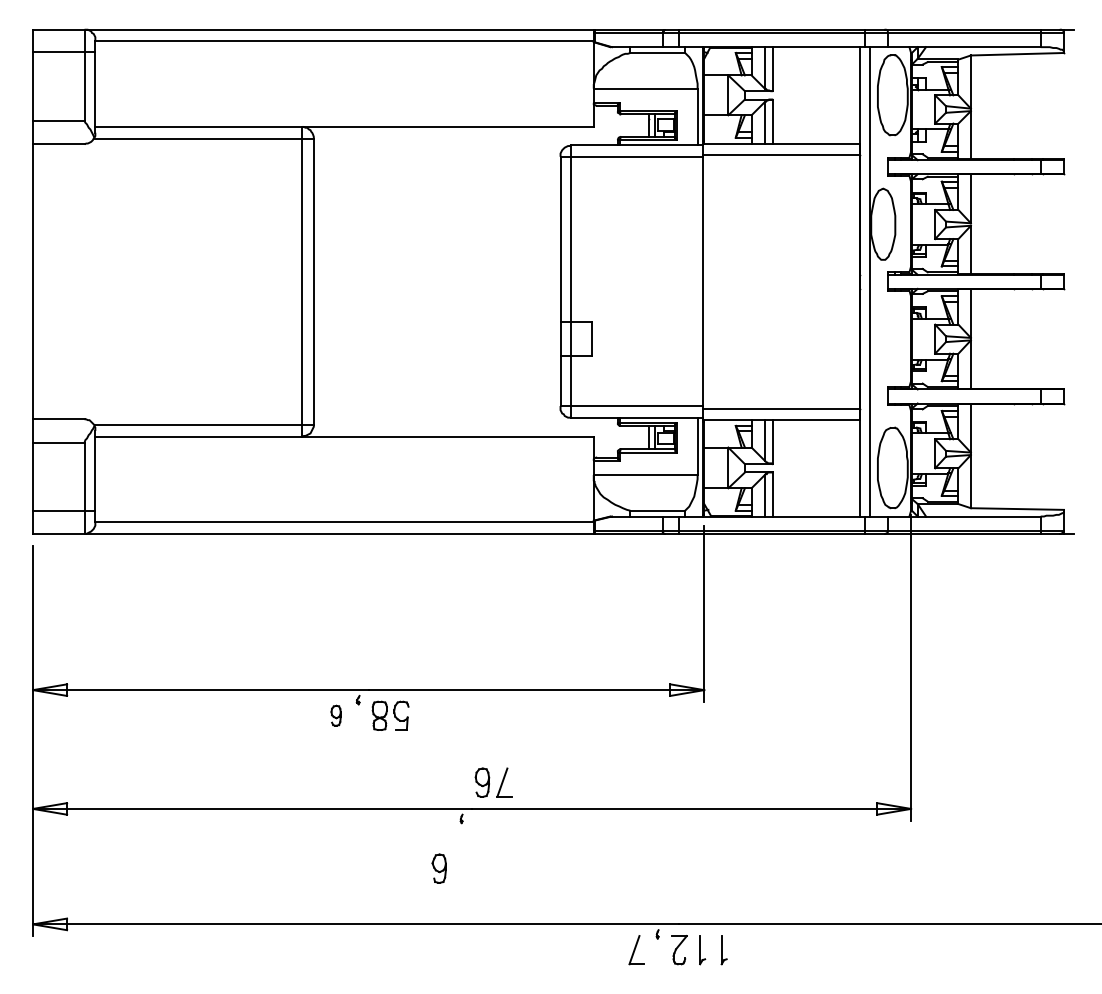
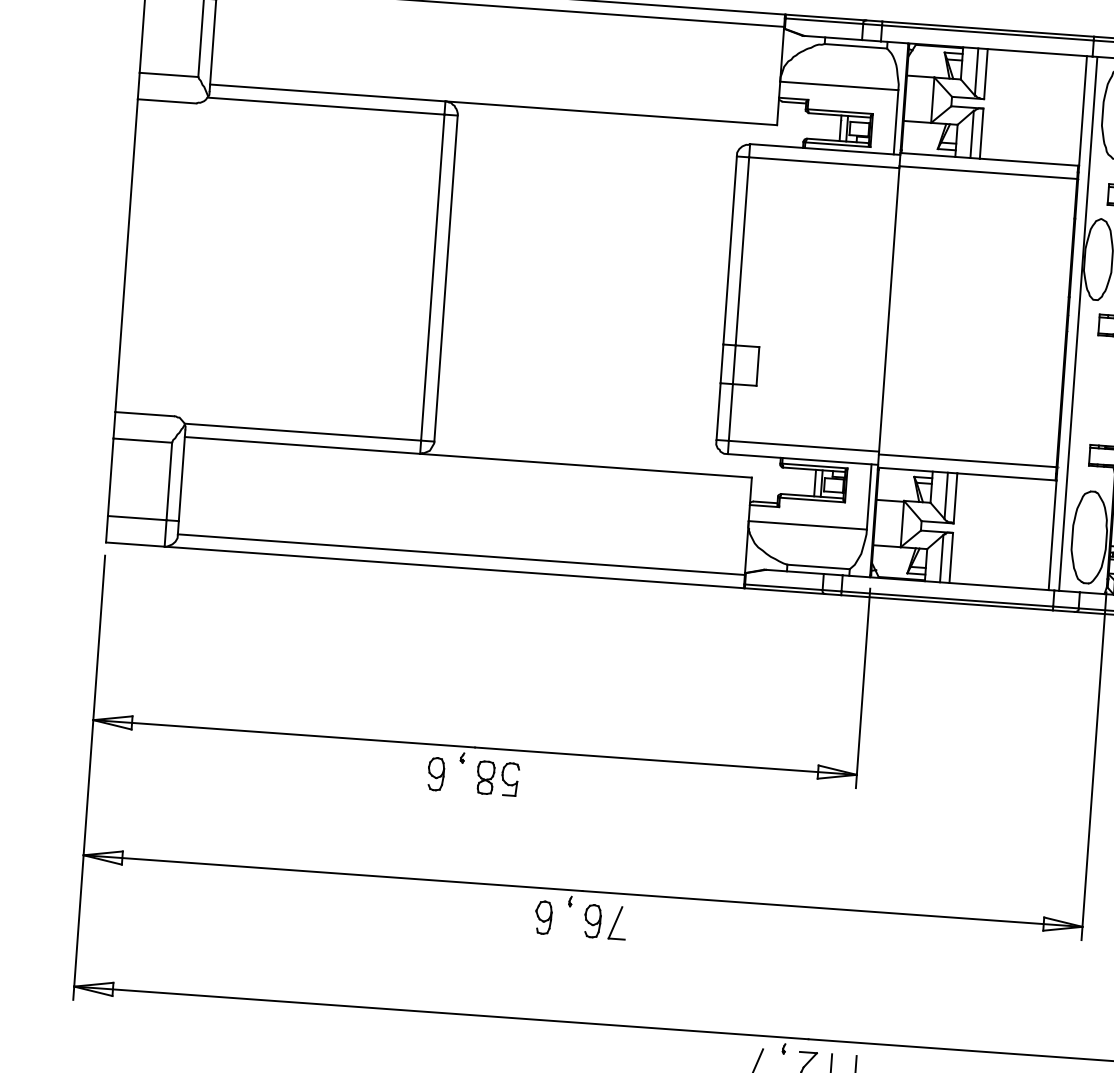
part: (335, 715) -> (435, 773), size x1.43
part: (493, 782) -> (605, 921), moved
part: (438, 868) -> (542, 917), moved

